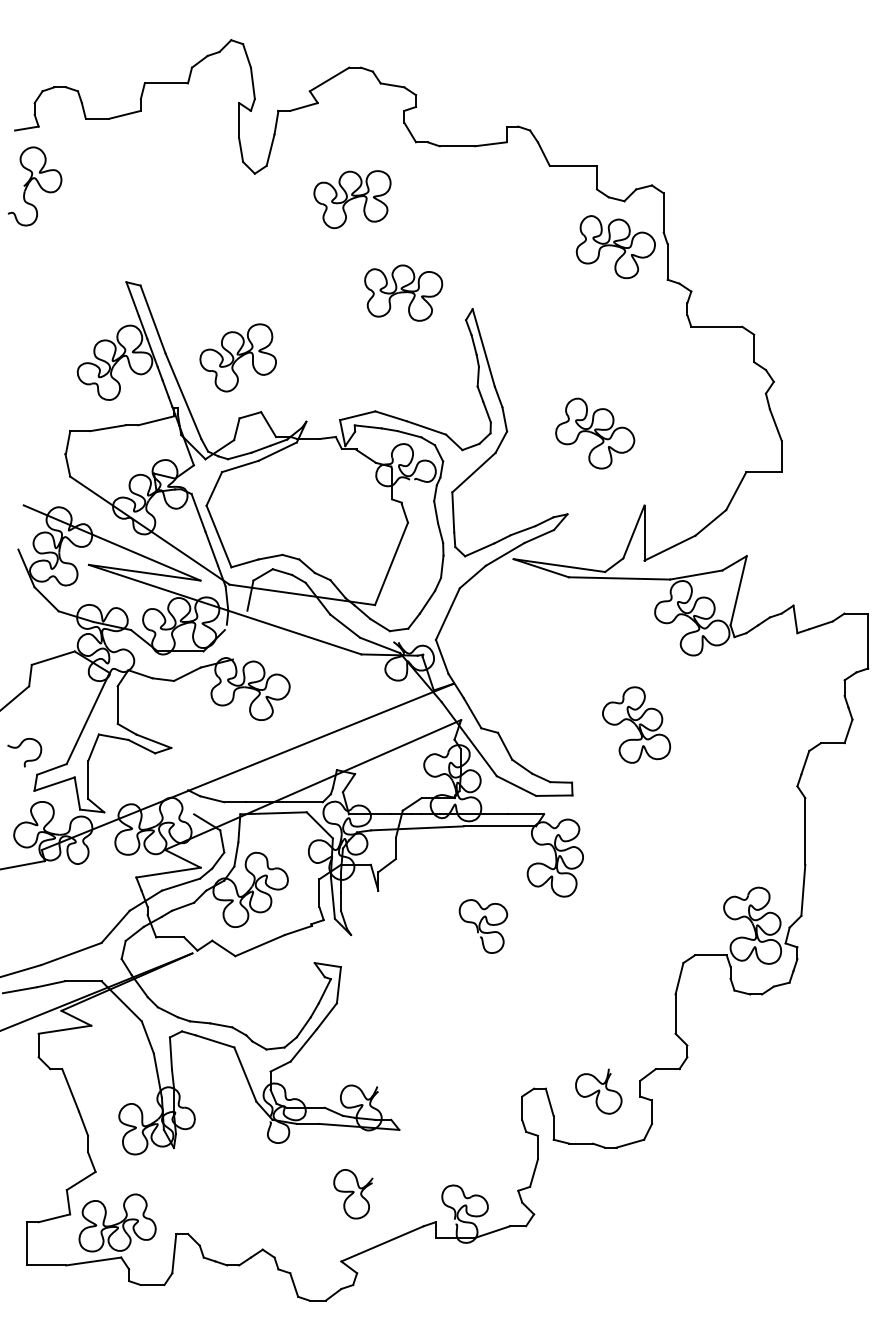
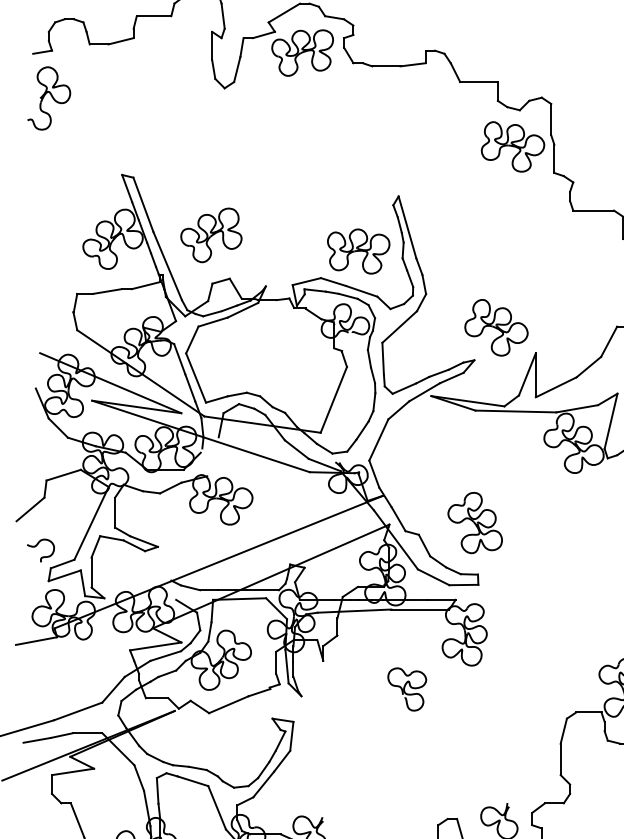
part: (352, 199) -> (302, 52), moved
part: (403, 292) -> (358, 251), moved
part: (595, 433) -> (496, 327), moved
part: (636, 724) -> (475, 522), moved

